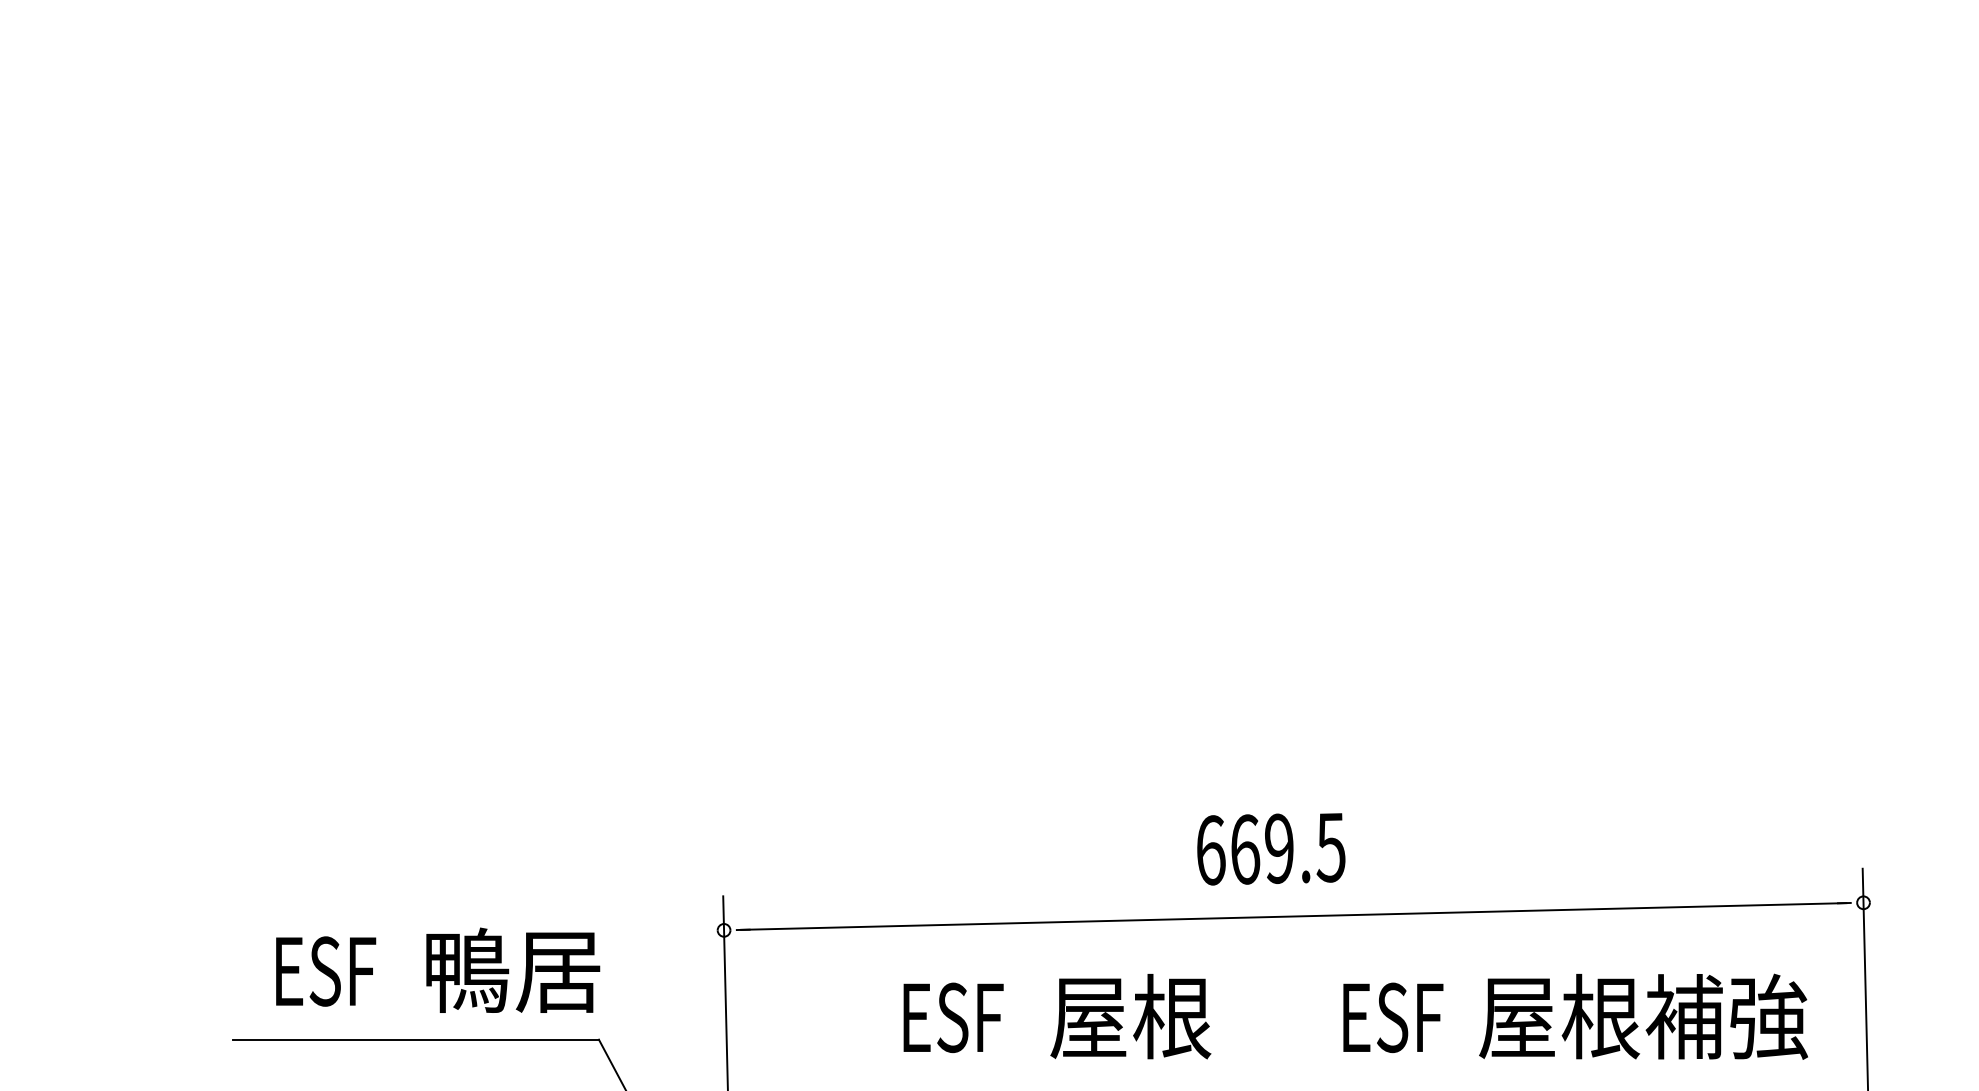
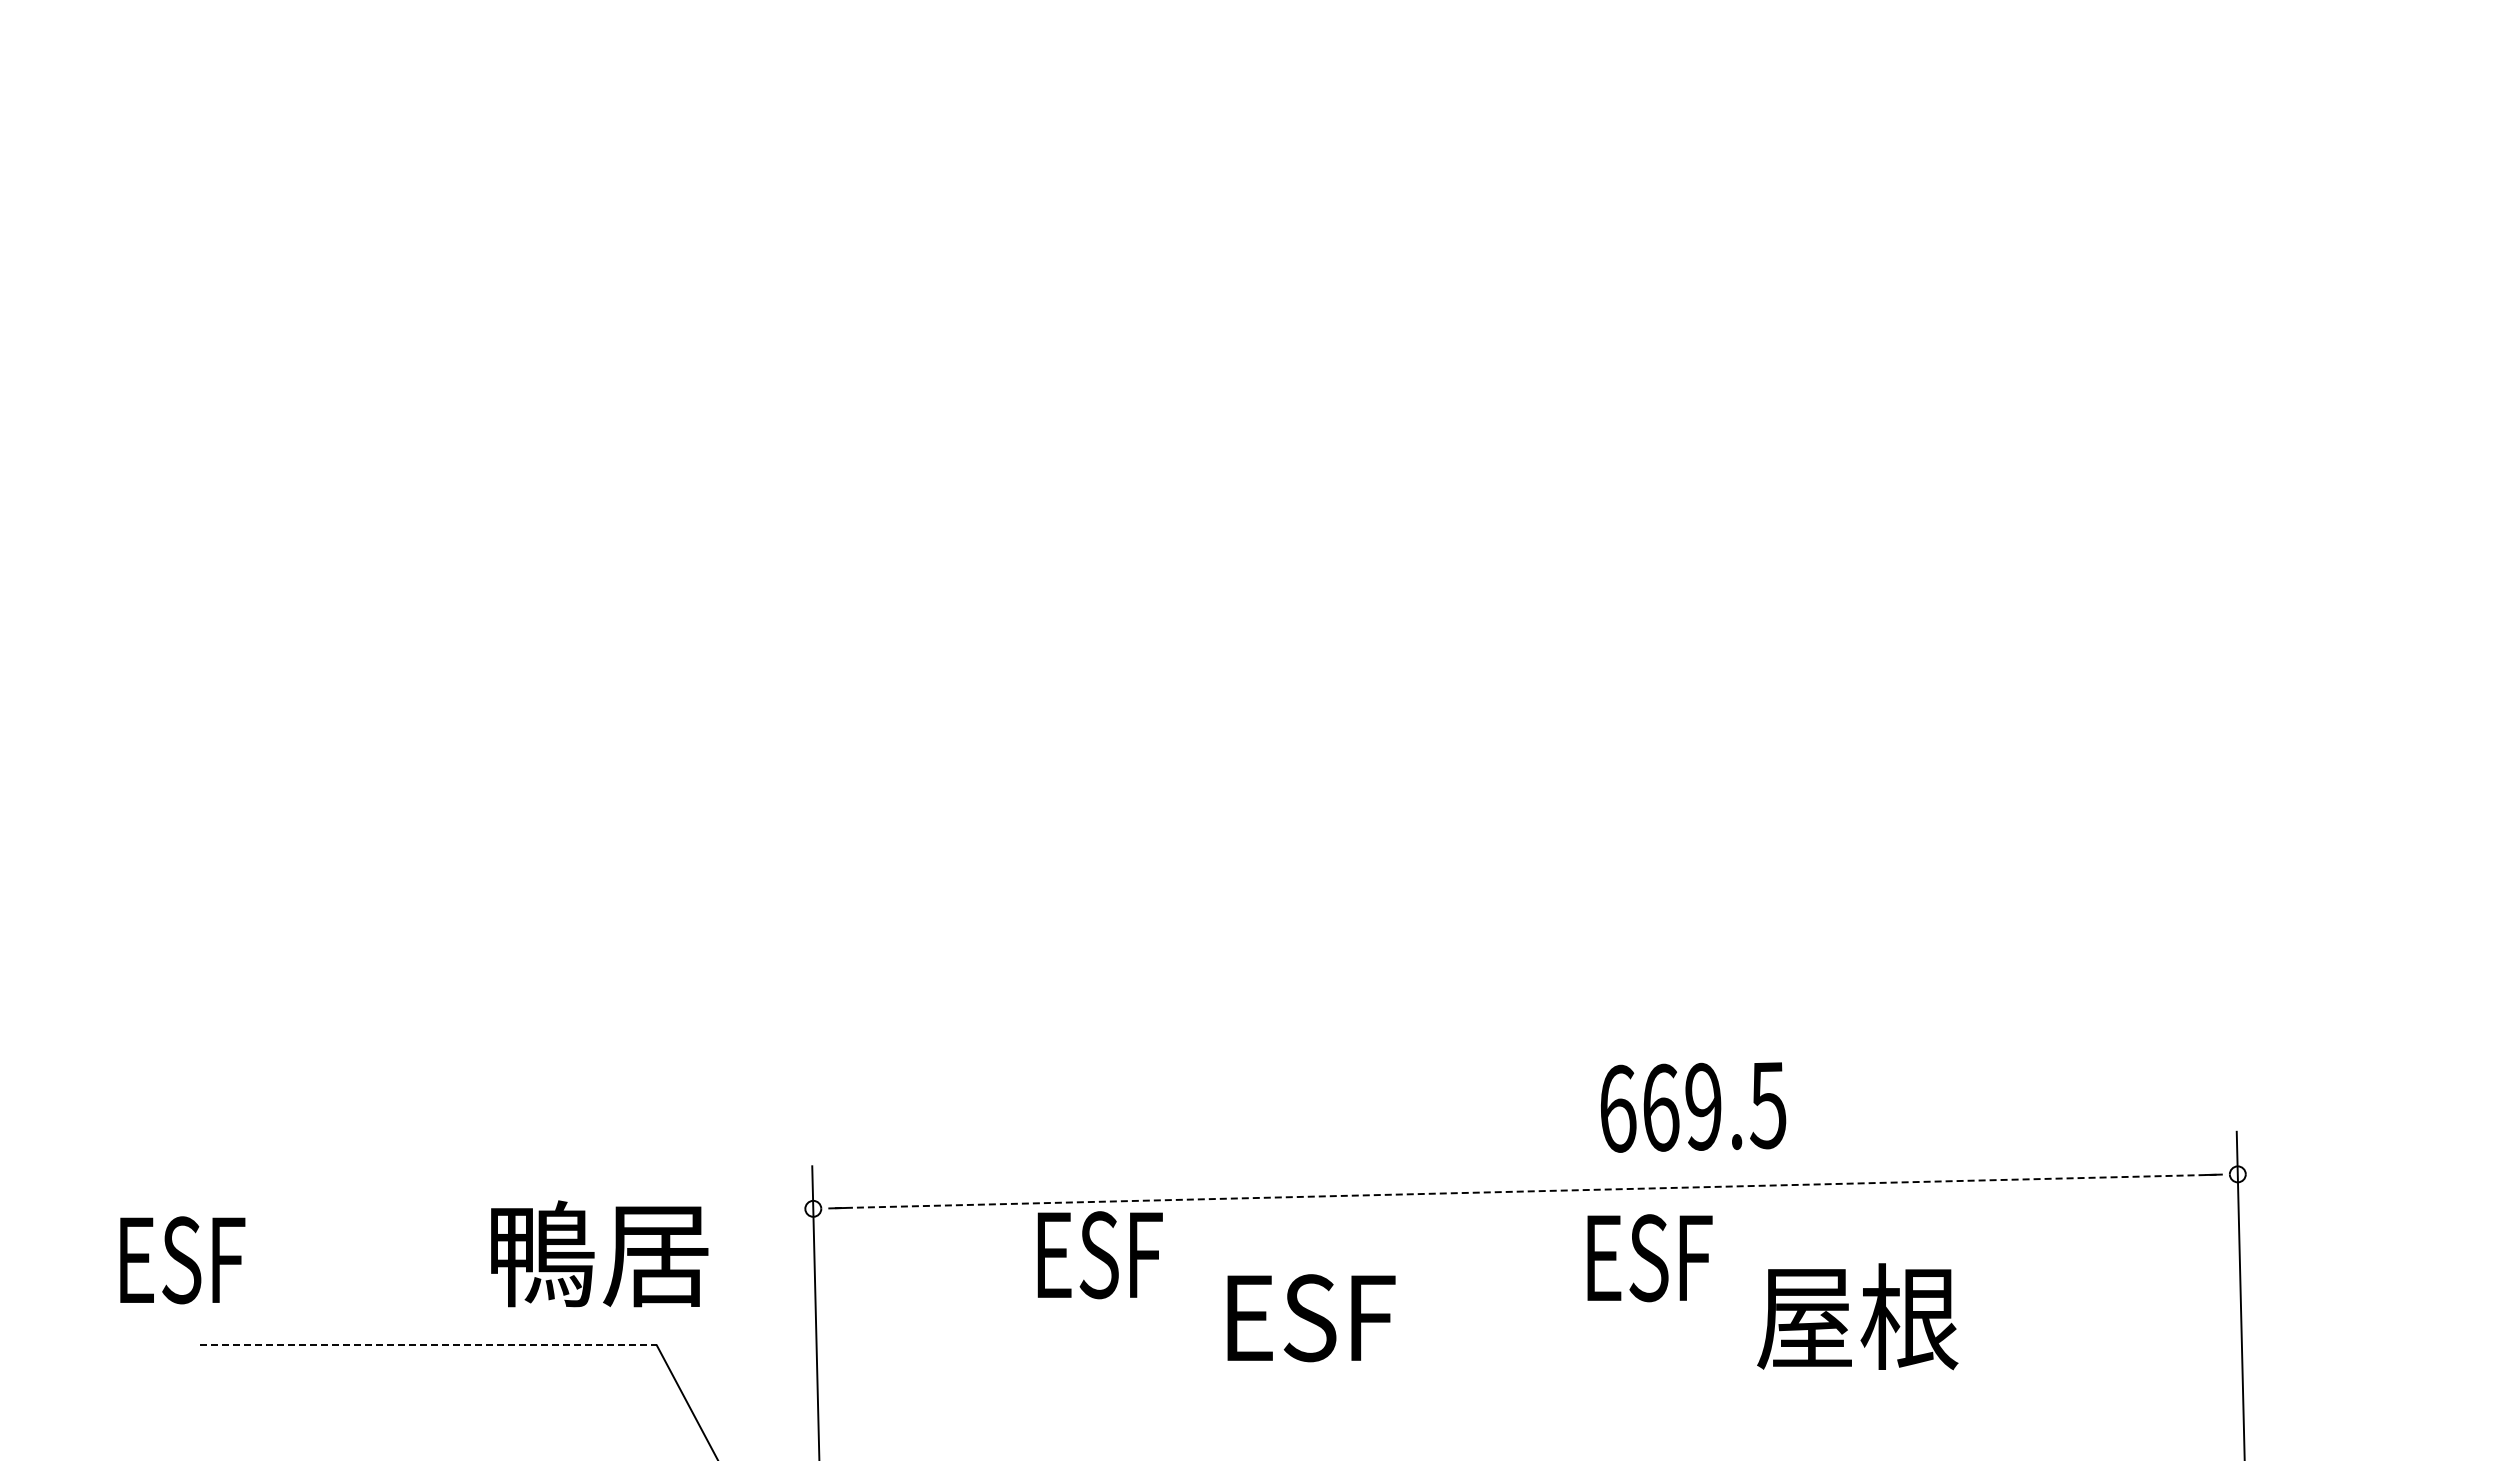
text: (1271, 849) -> (1693, 1107), moved
line: (1293, 916) -> (1525, 1191), solid -> dashed
text: (513, 970) -> (599, 1253), moved
text: (325, 971) -> (182, 1260), moved
text: (1130, 1016) -> (1321, 1316), 屋根 -> ESF
text: (1726, 1016) -> (2066, 1316), 屋根補強 -> 屋根
text: (952, 1018) -> (1099, 1255), moved
text: (1392, 1018) -> (1649, 1258), moved
line: (416, 1039) -> (428, 1345), solid -> dashed

